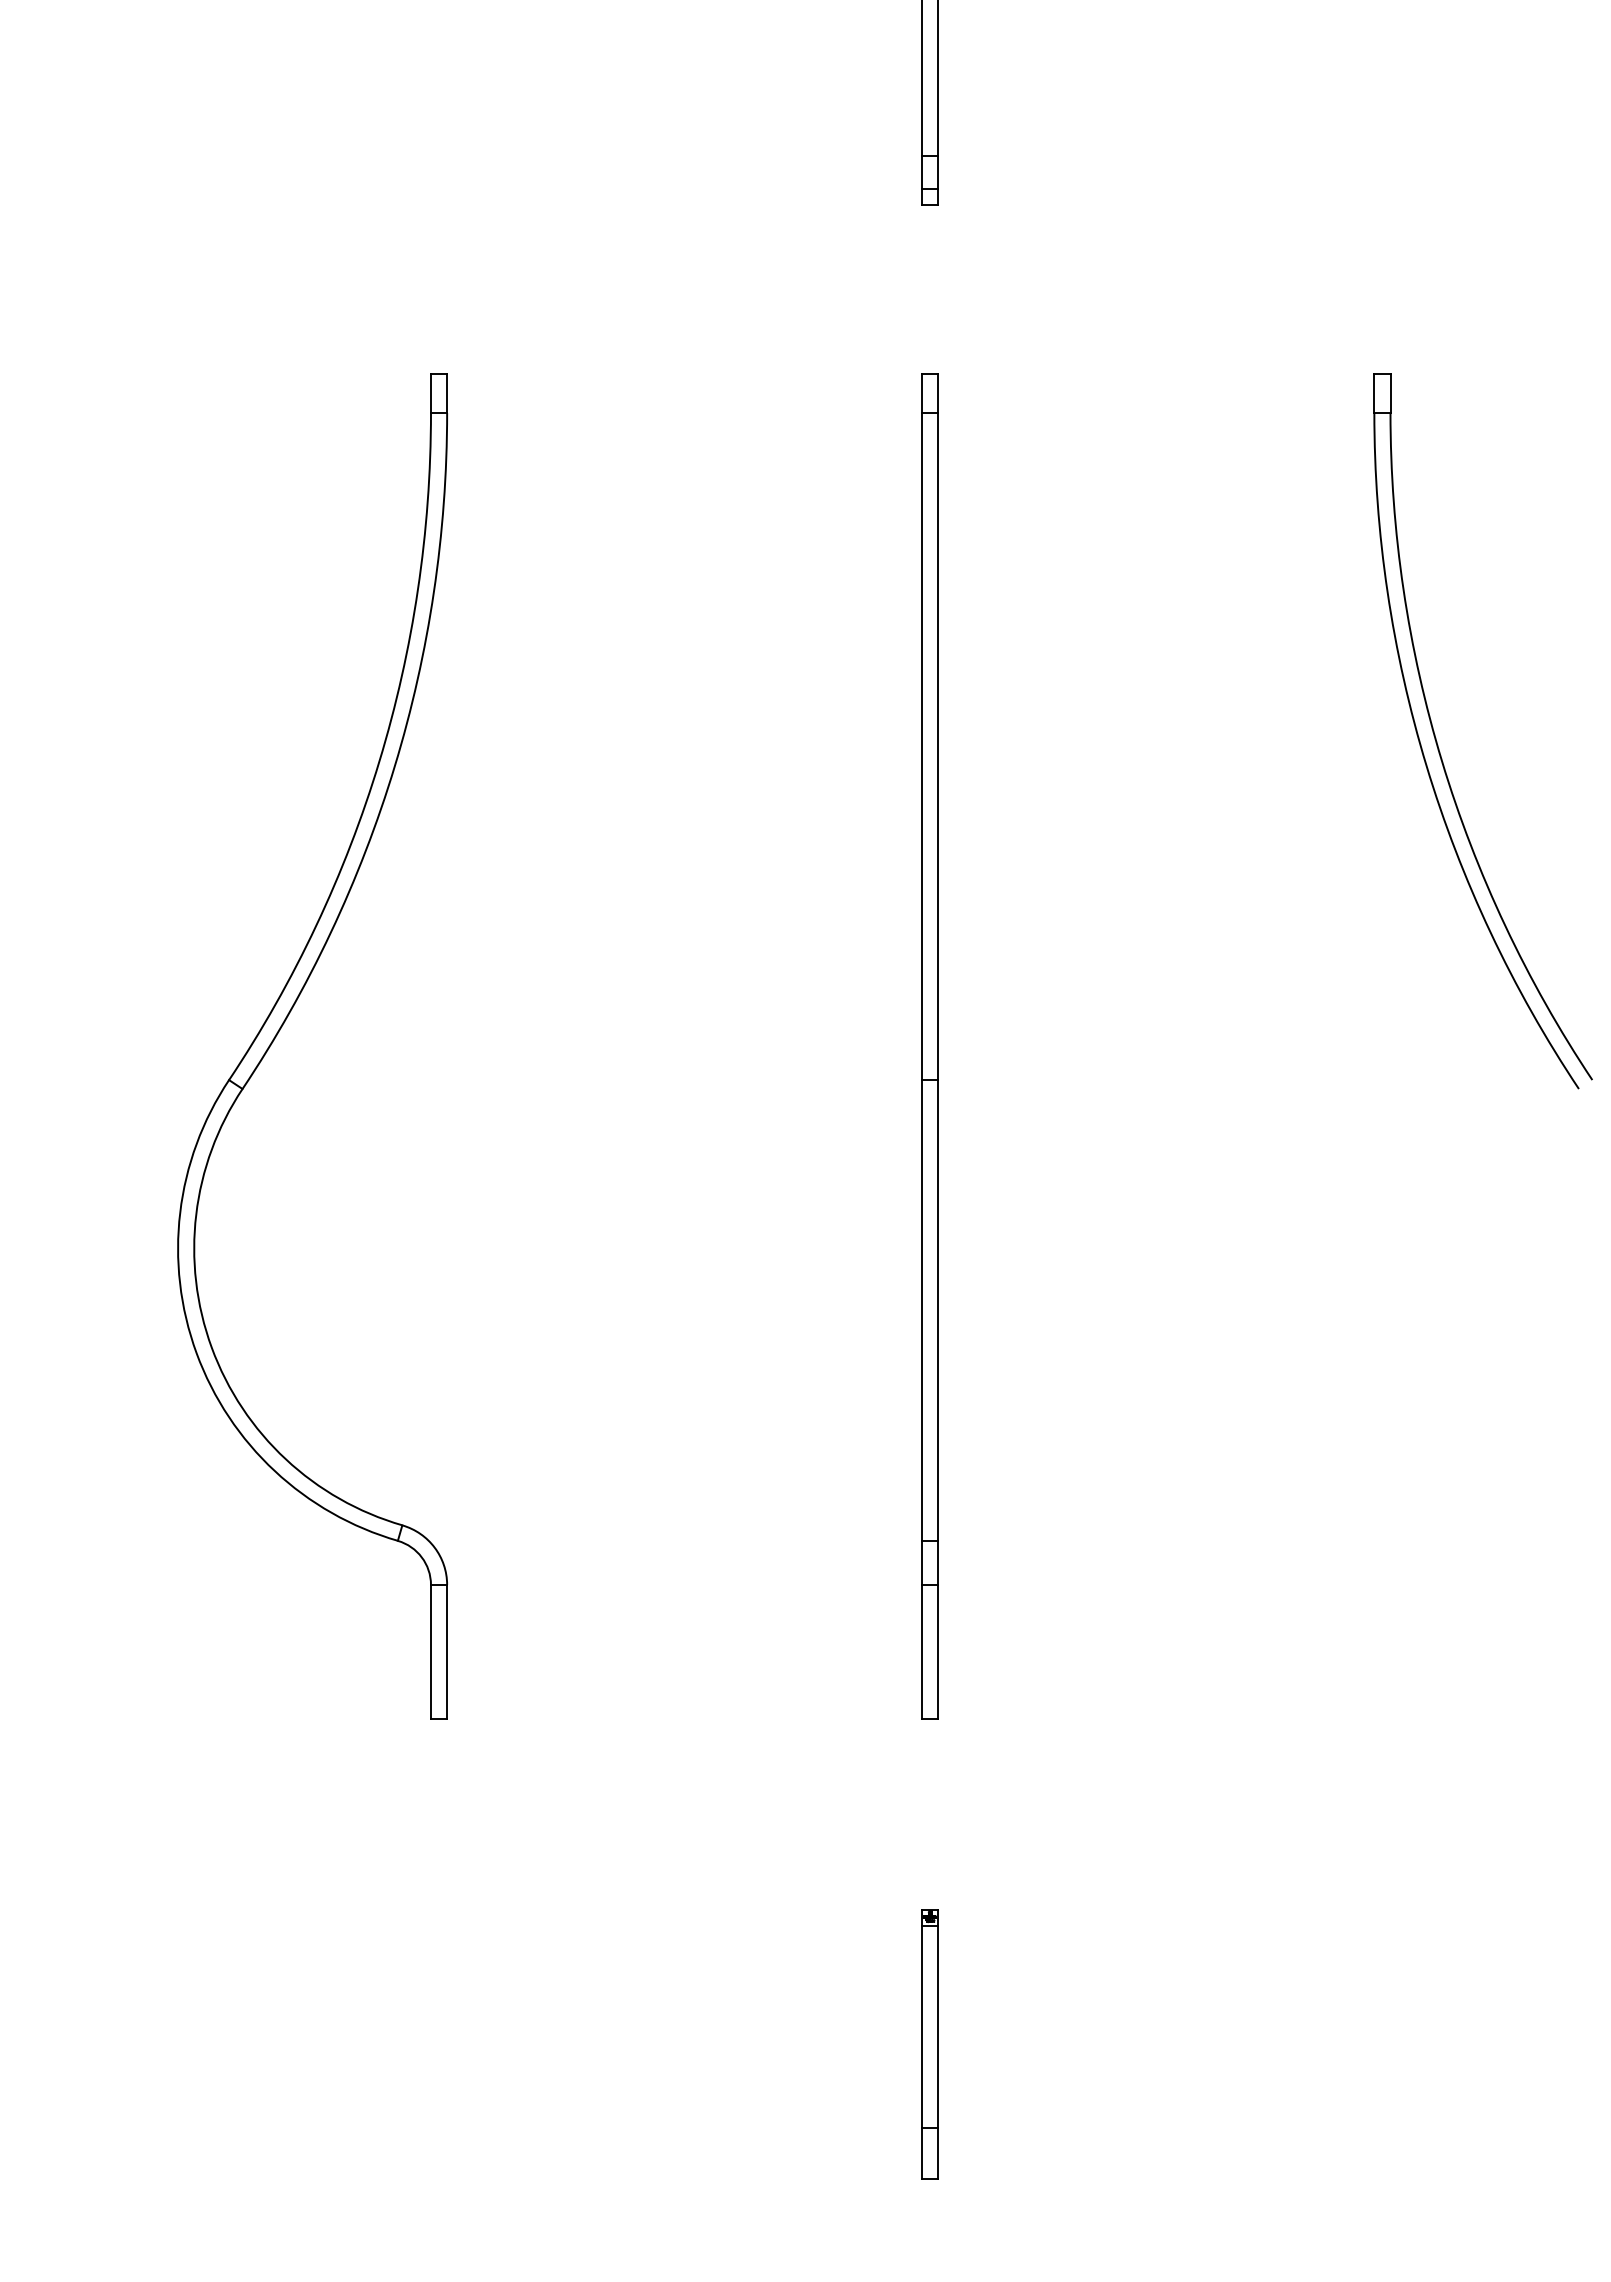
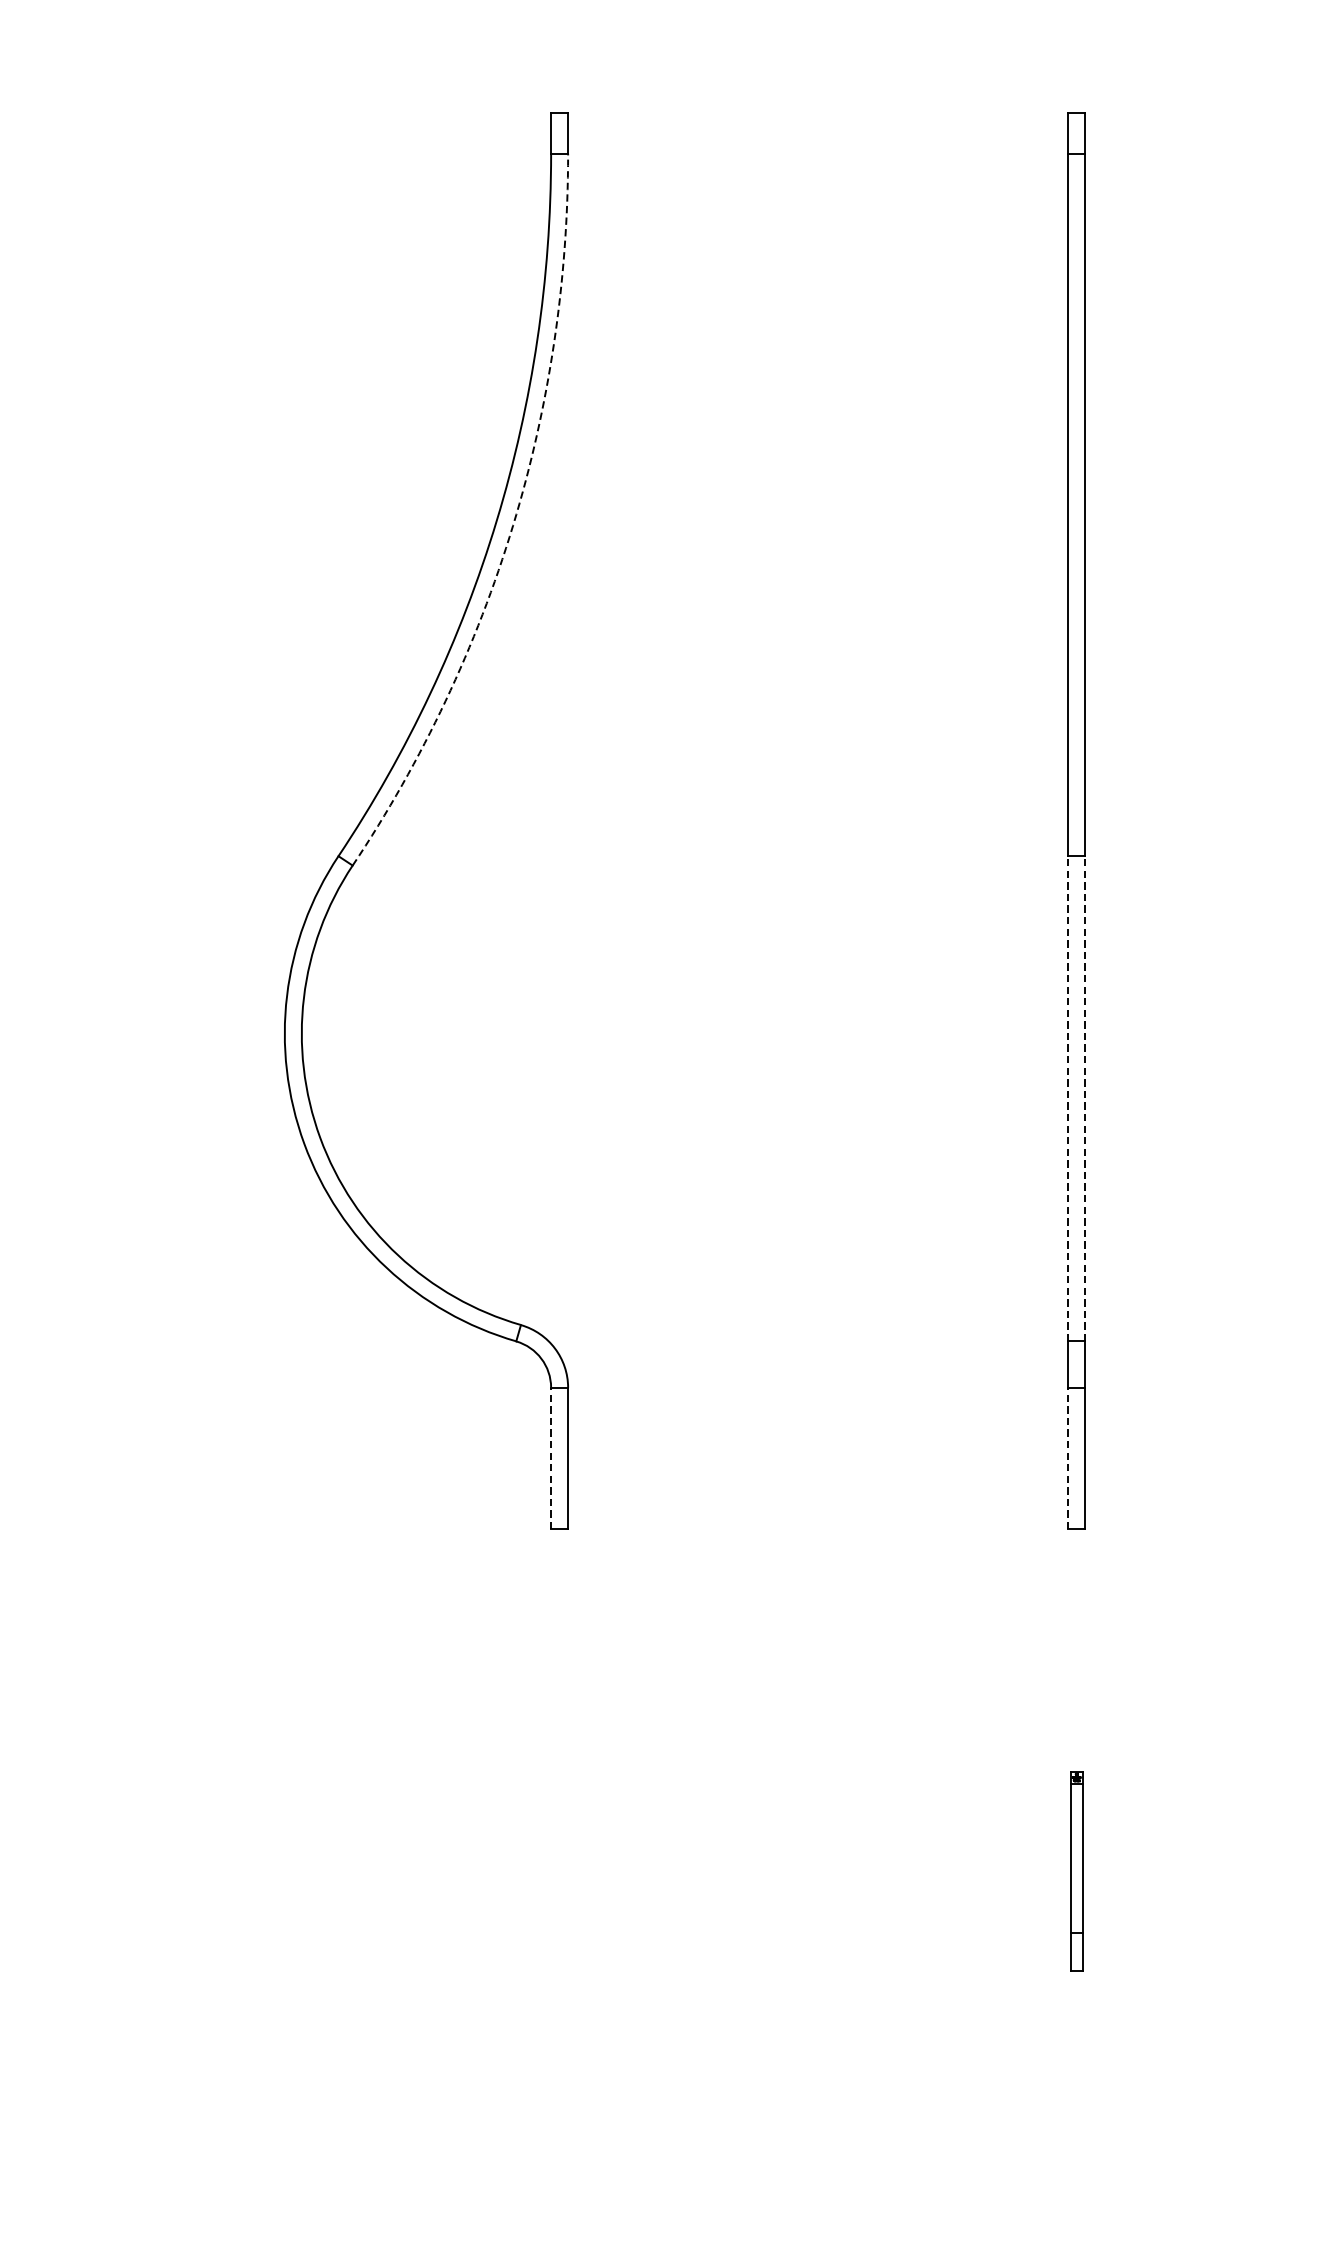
arc: (394, 766) -> (512, 525), solid -> dashed
line: (922, 1309) -> (1068, 1097), solid -> dashed
line: (938, 1309) -> (1085, 1097), solid -> dashed
line: (431, 1651) -> (551, 1457), solid -> dashed
line: (922, 1651) -> (1068, 1457), solid -> dashed
part: (929, 2044) -> (1076, 1871), size x0.7

